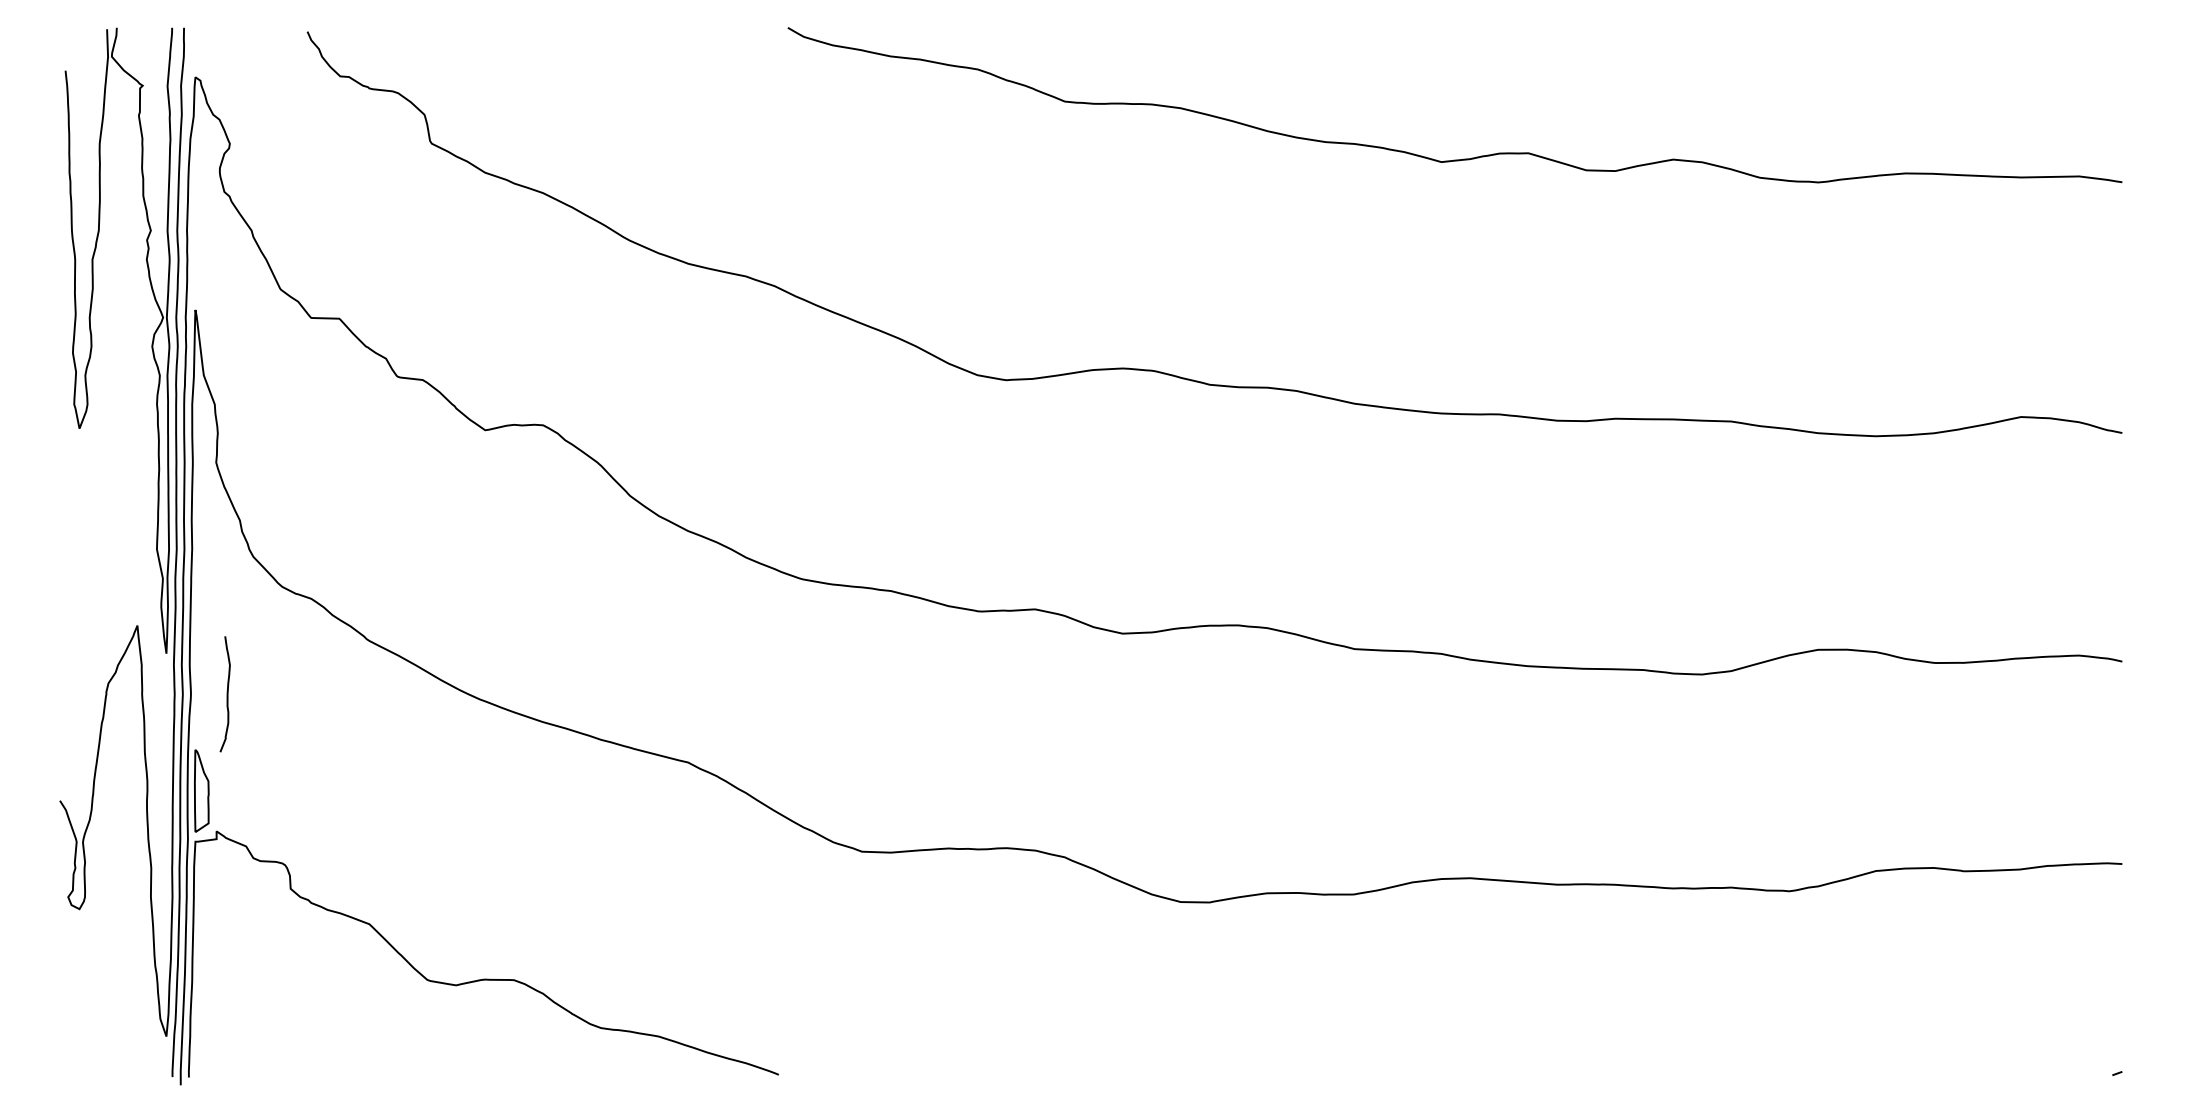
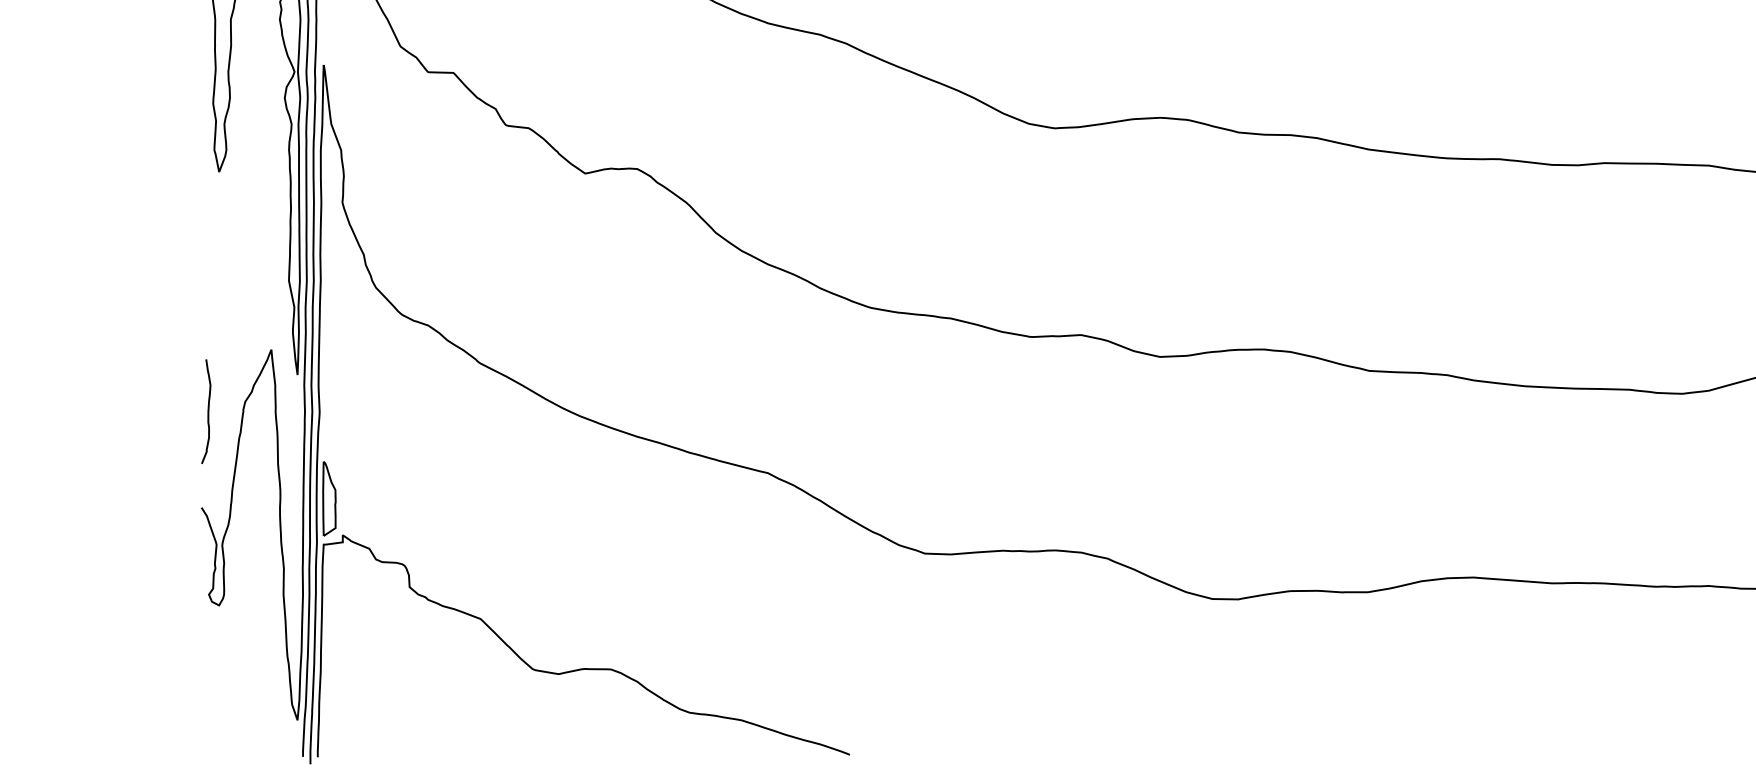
curve: (226, 694) -> (207, 411), moved

